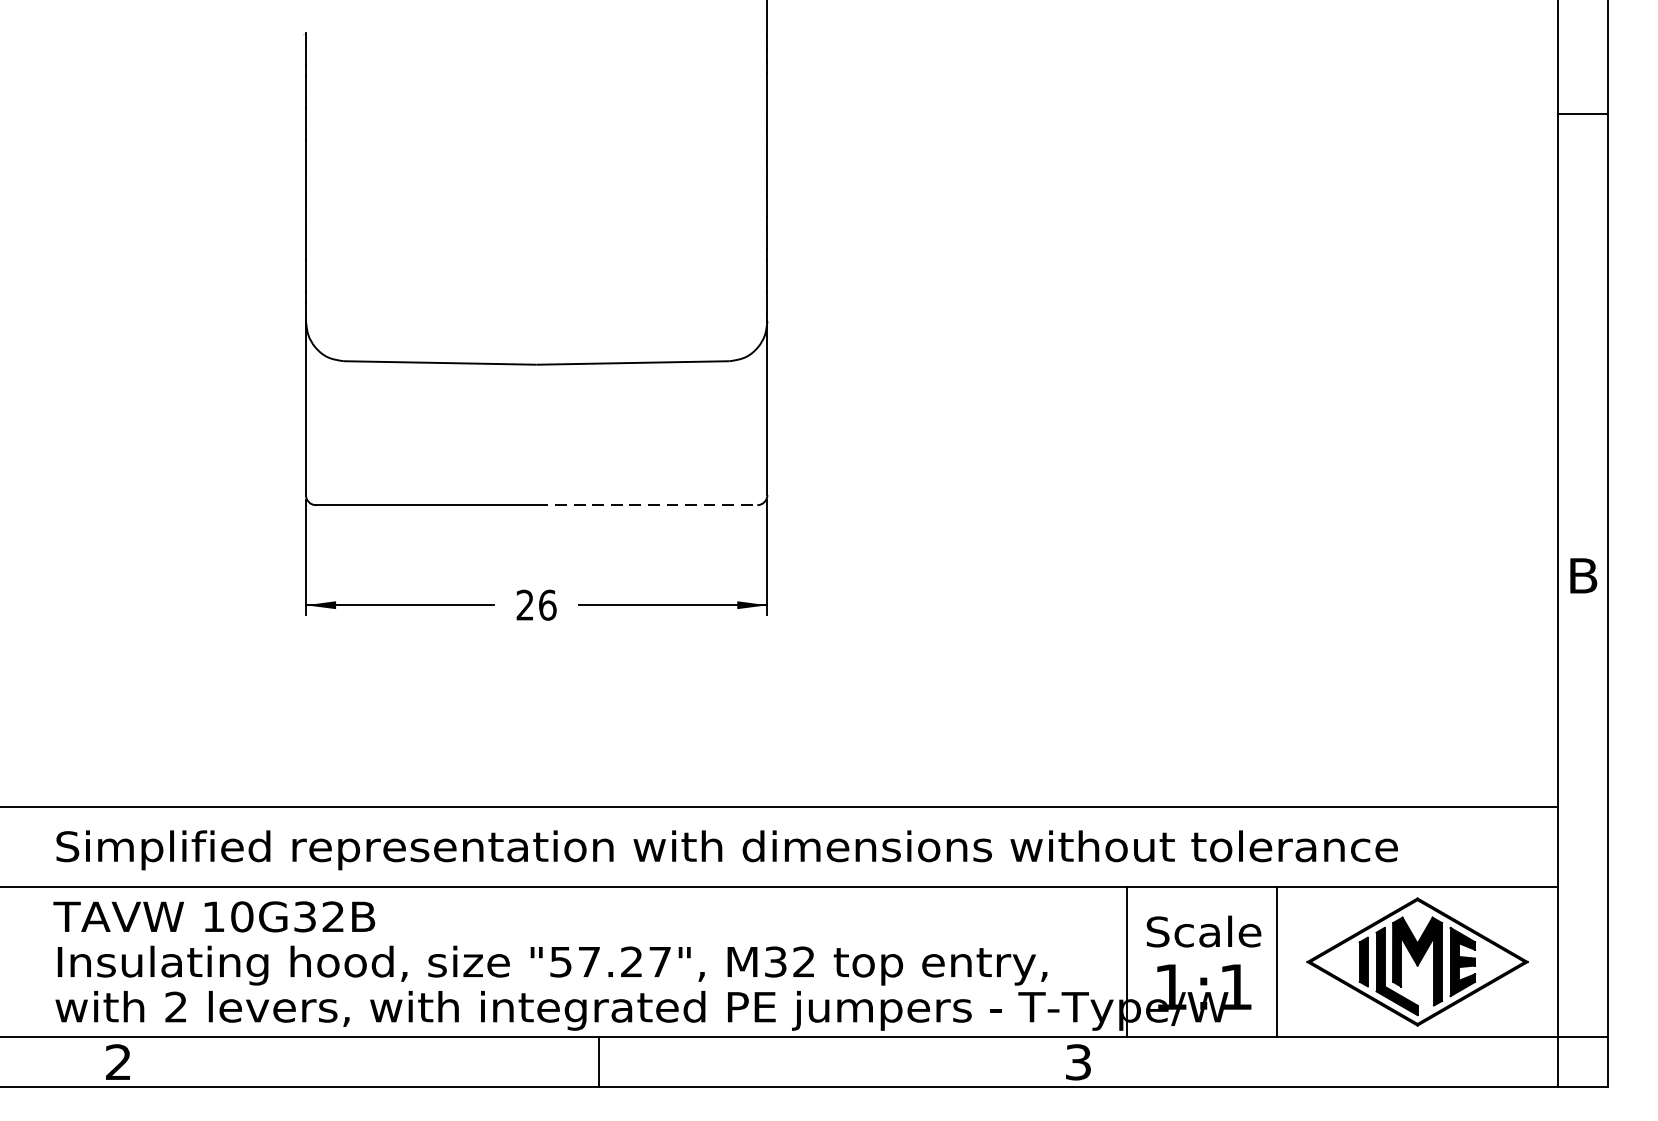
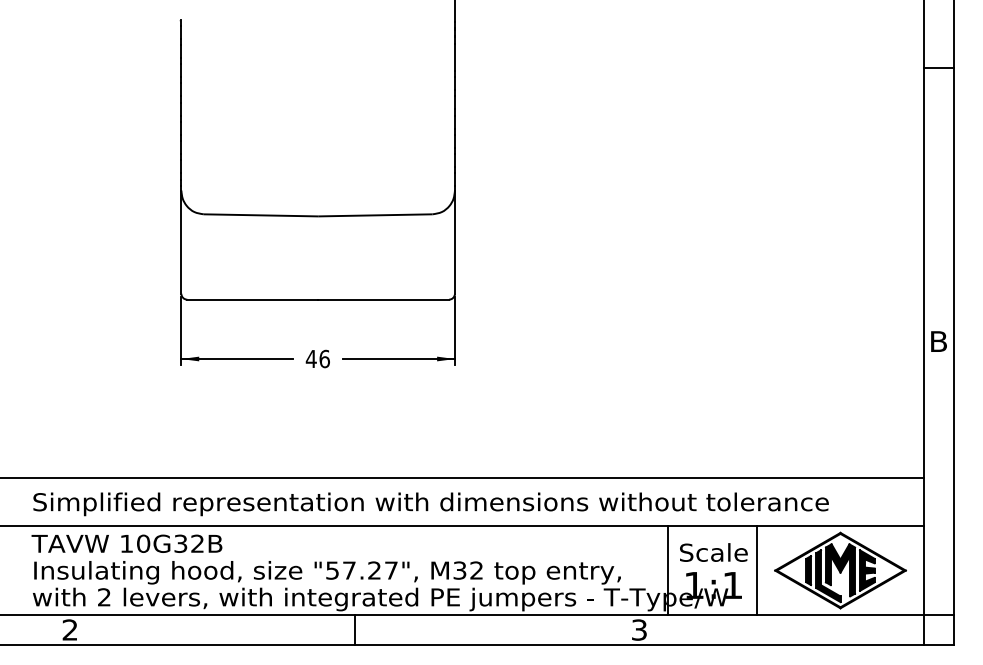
line: (648, 504) -> (384, 299), dashed -> solid
text: (523, 604) -> (310, 358), 26 -> 46

